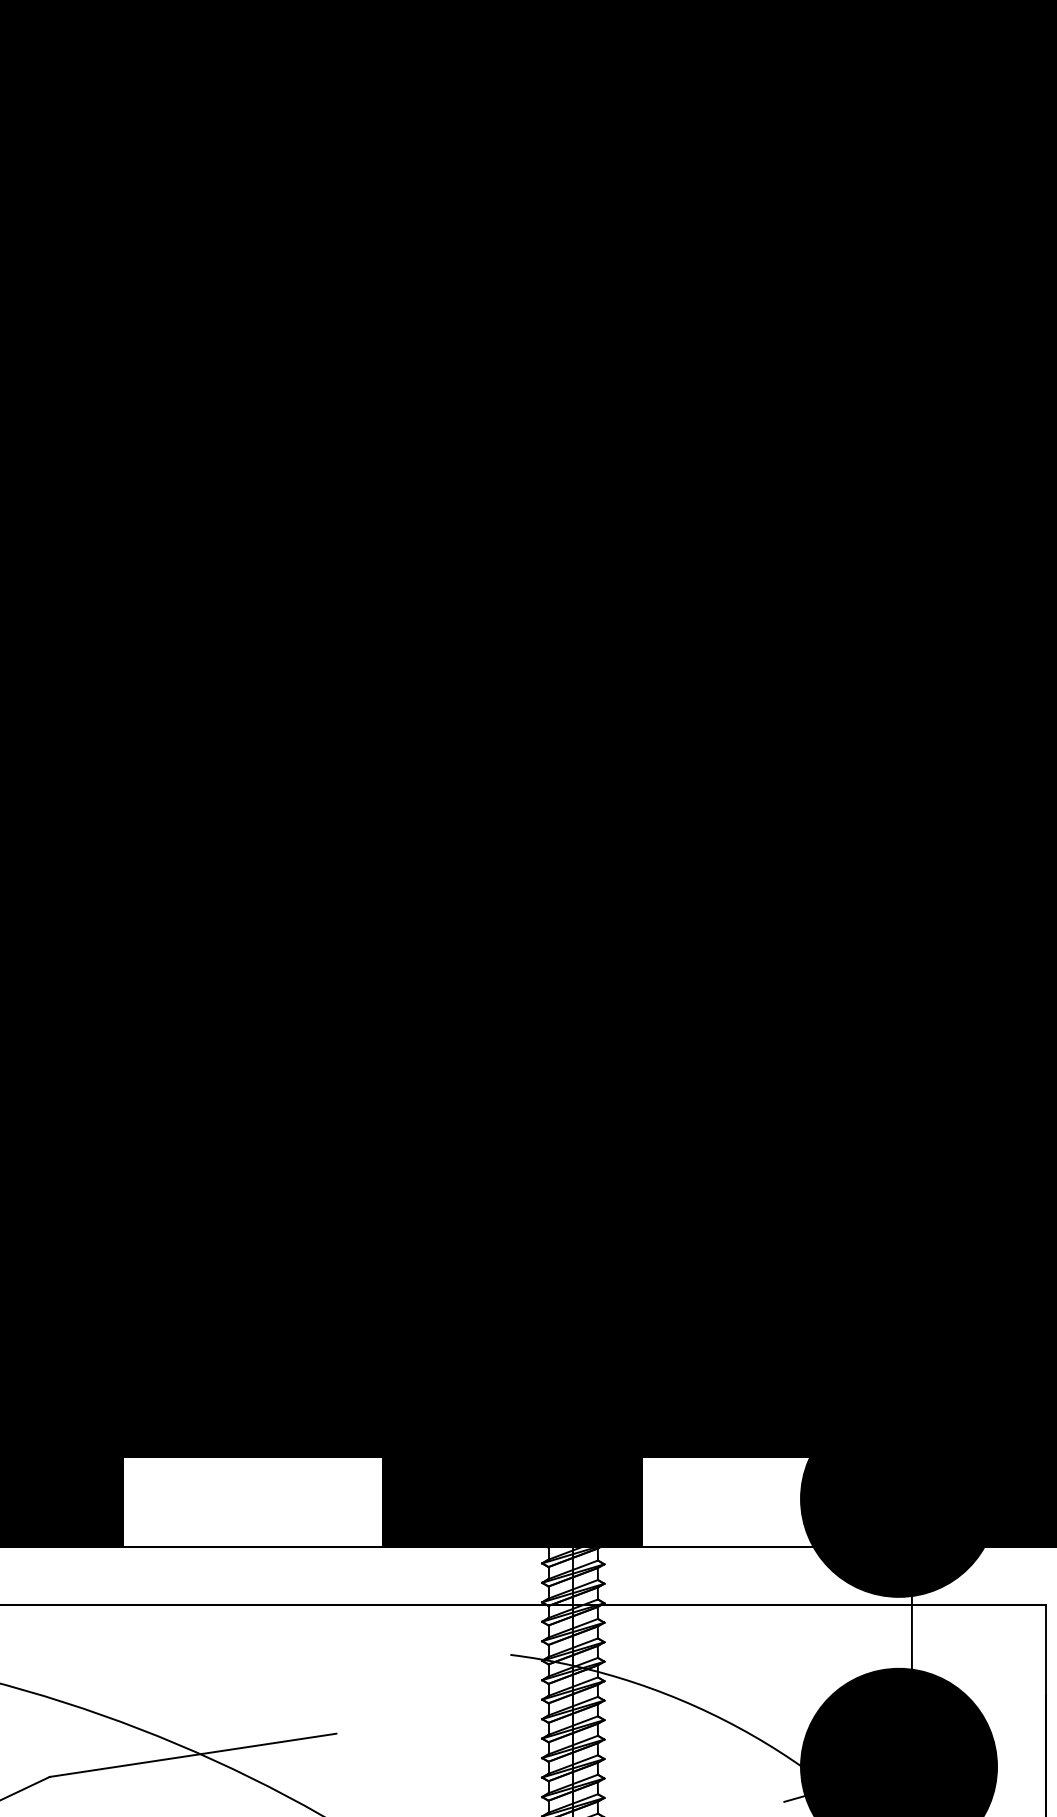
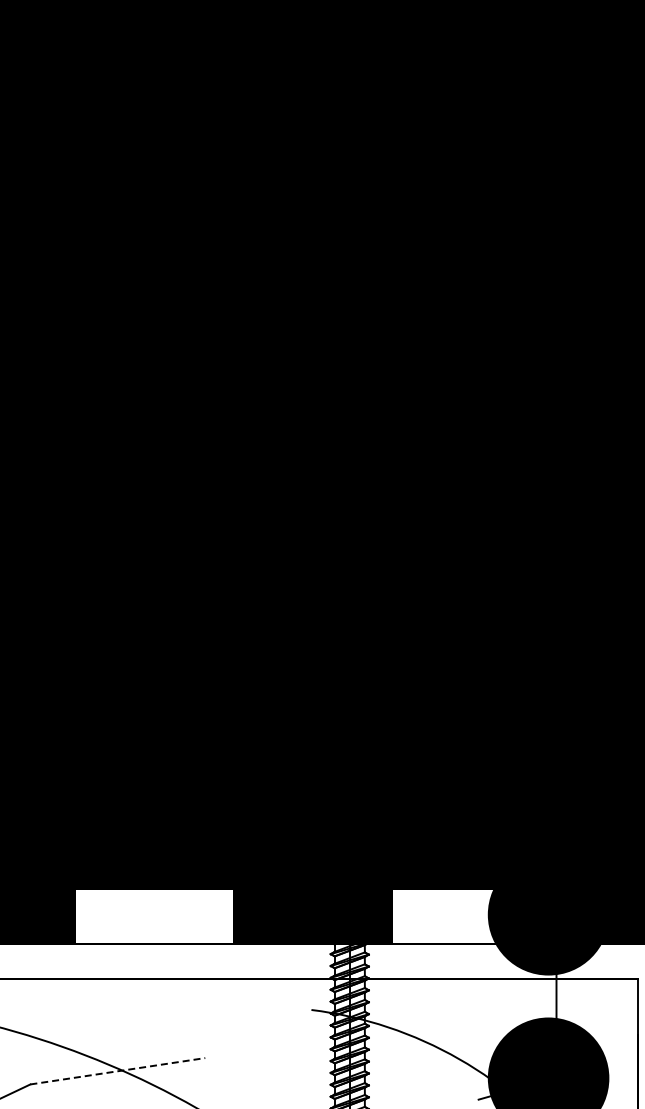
line: (194, 1755) -> (118, 1071), solid -> dashed

